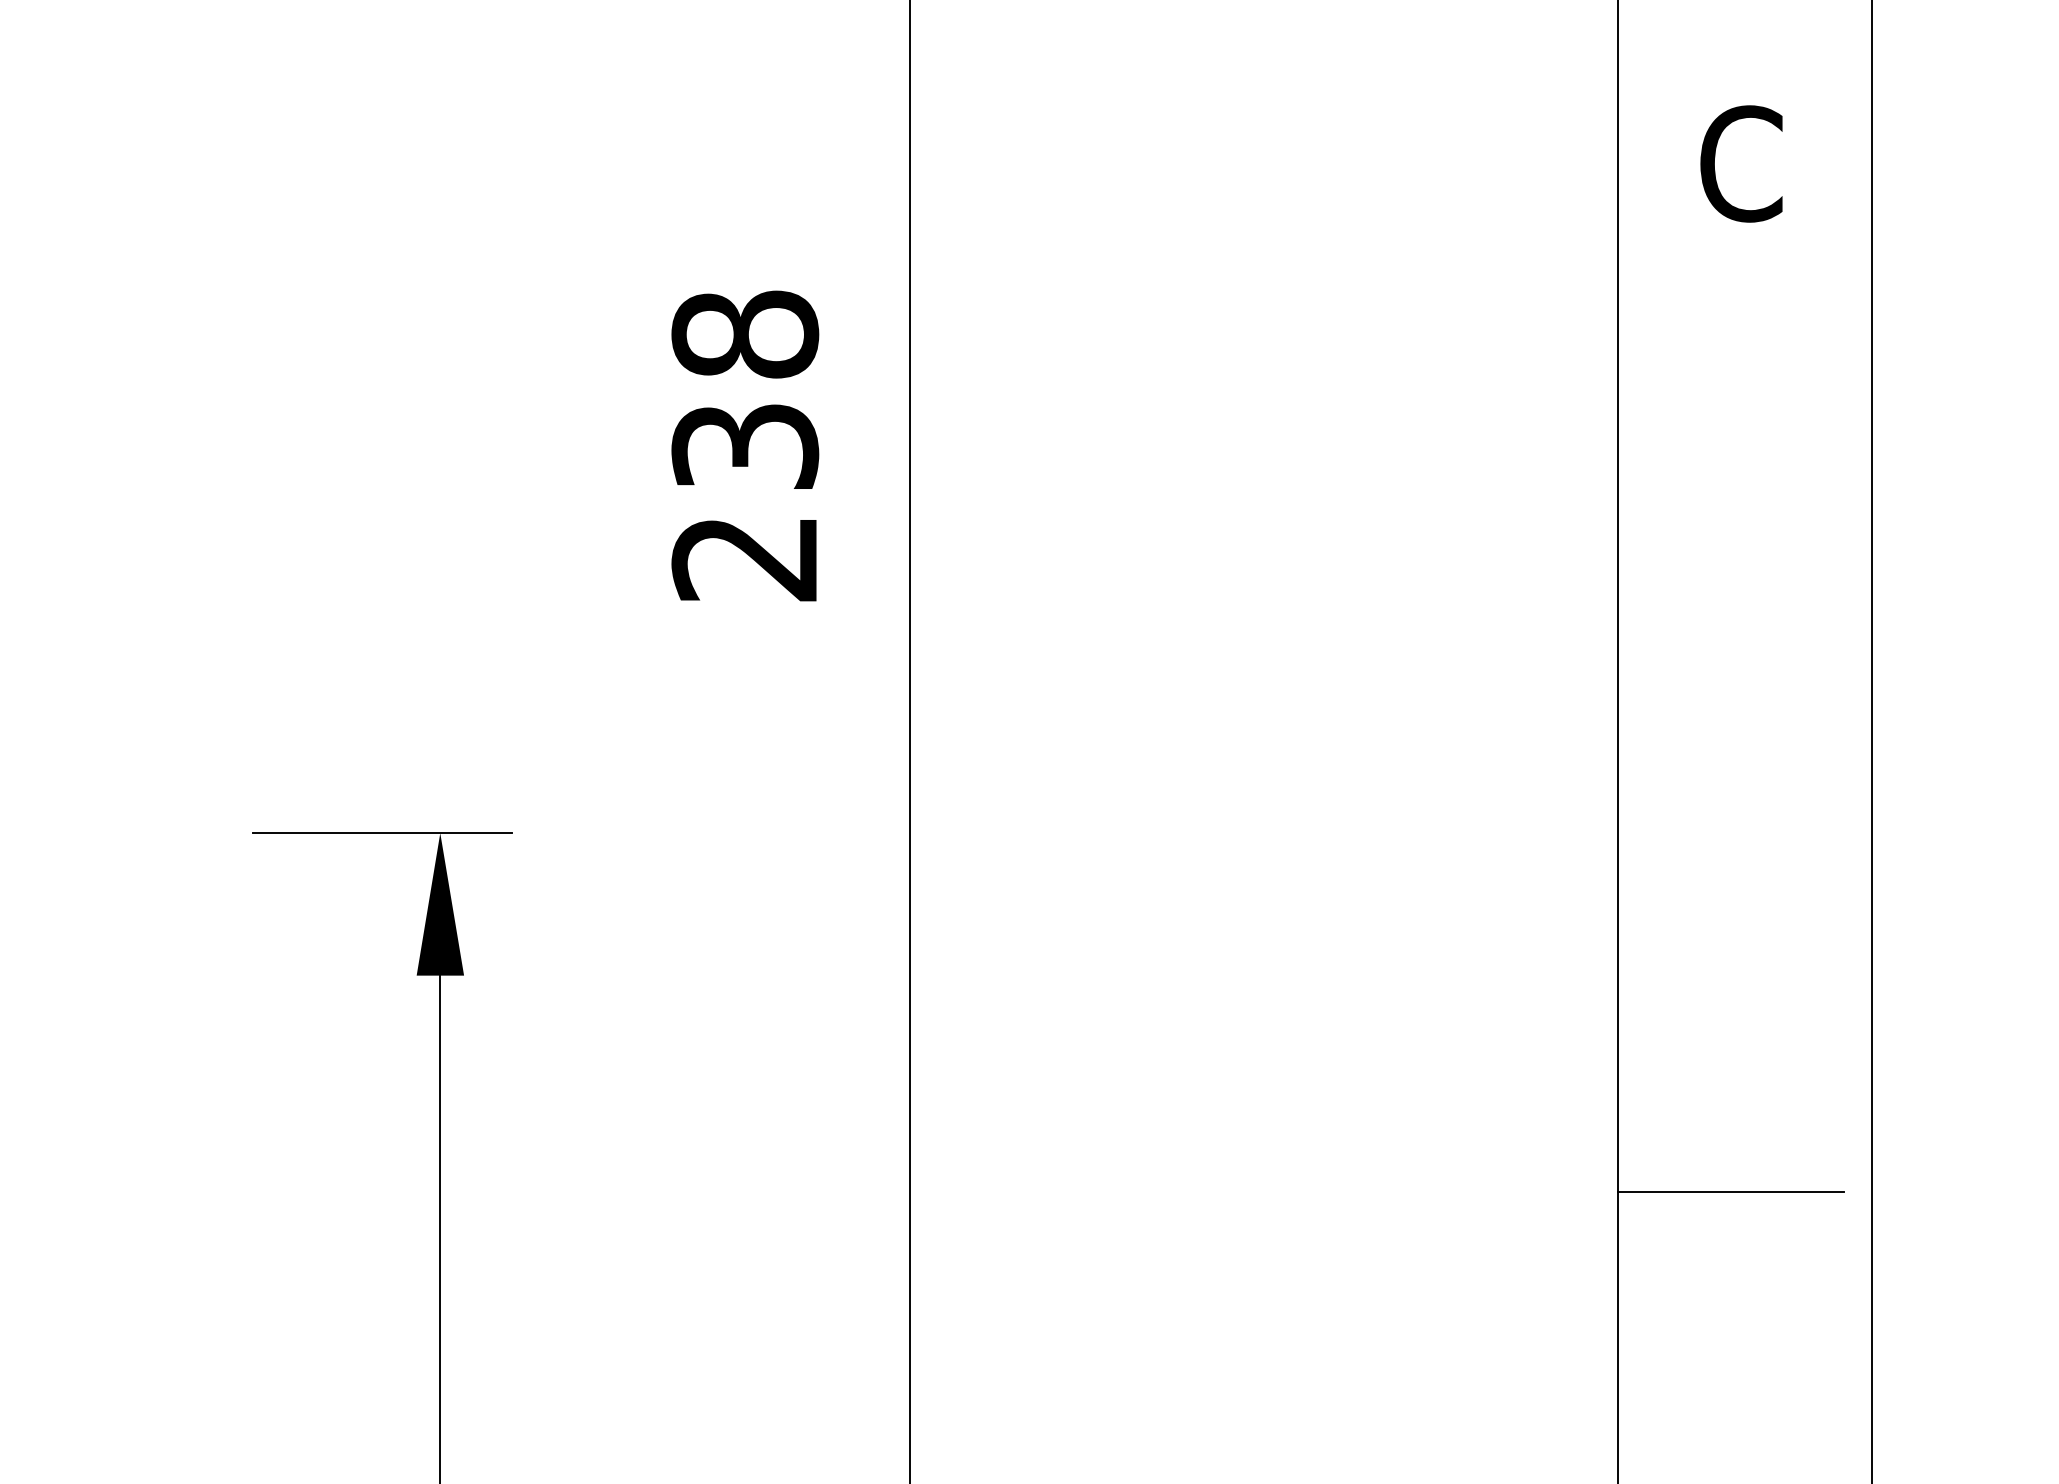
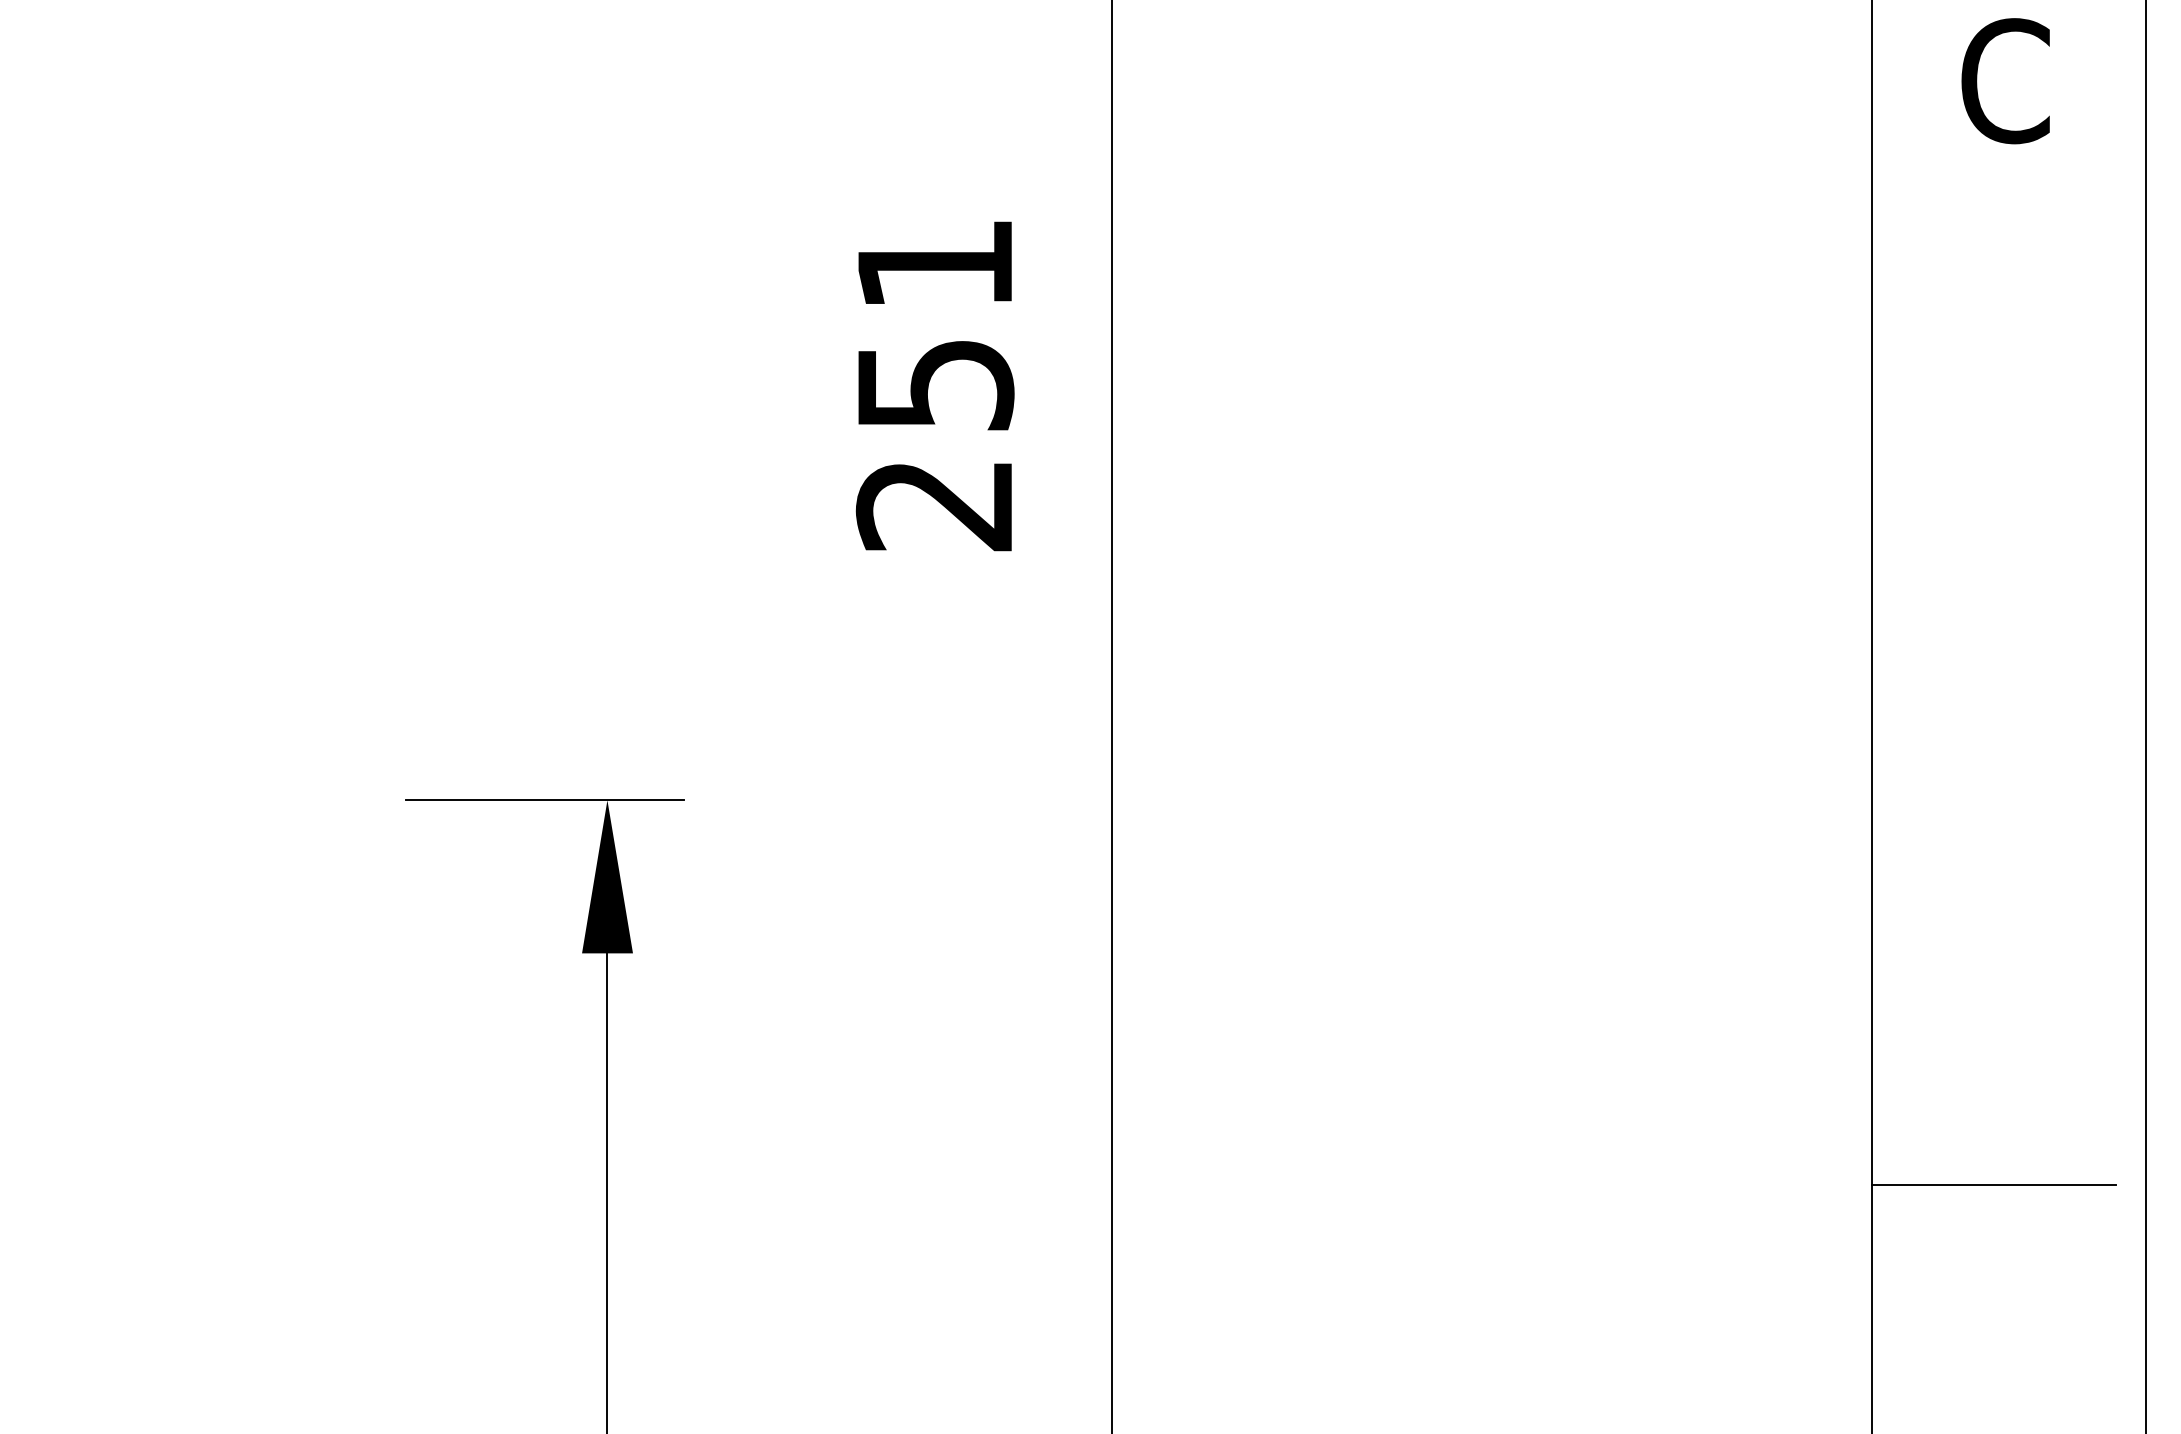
text: (745, 389) -> (935, 323), 238 -> 251

